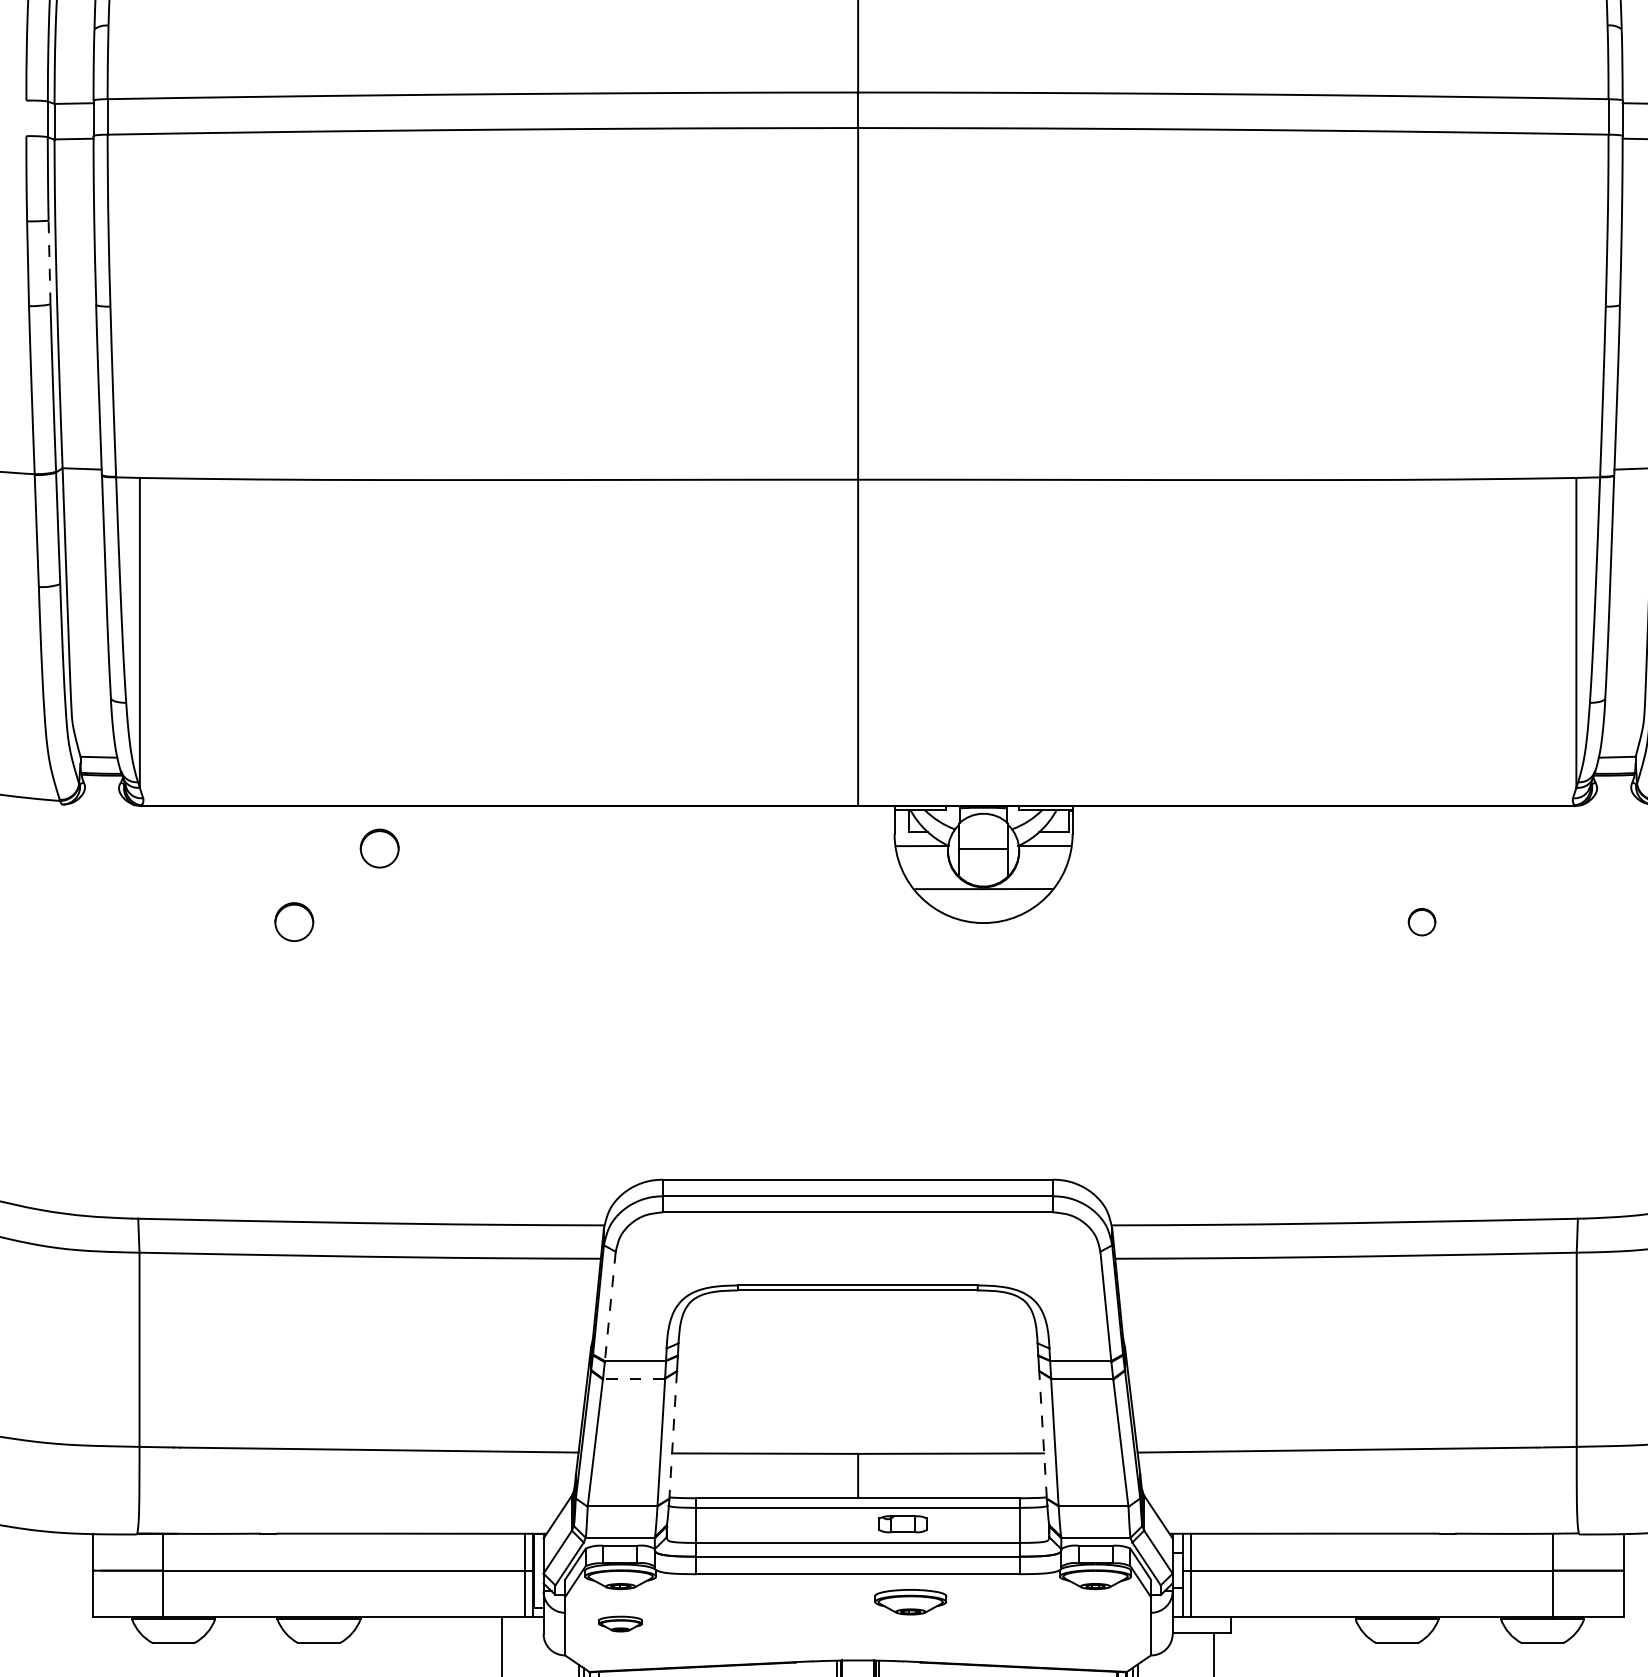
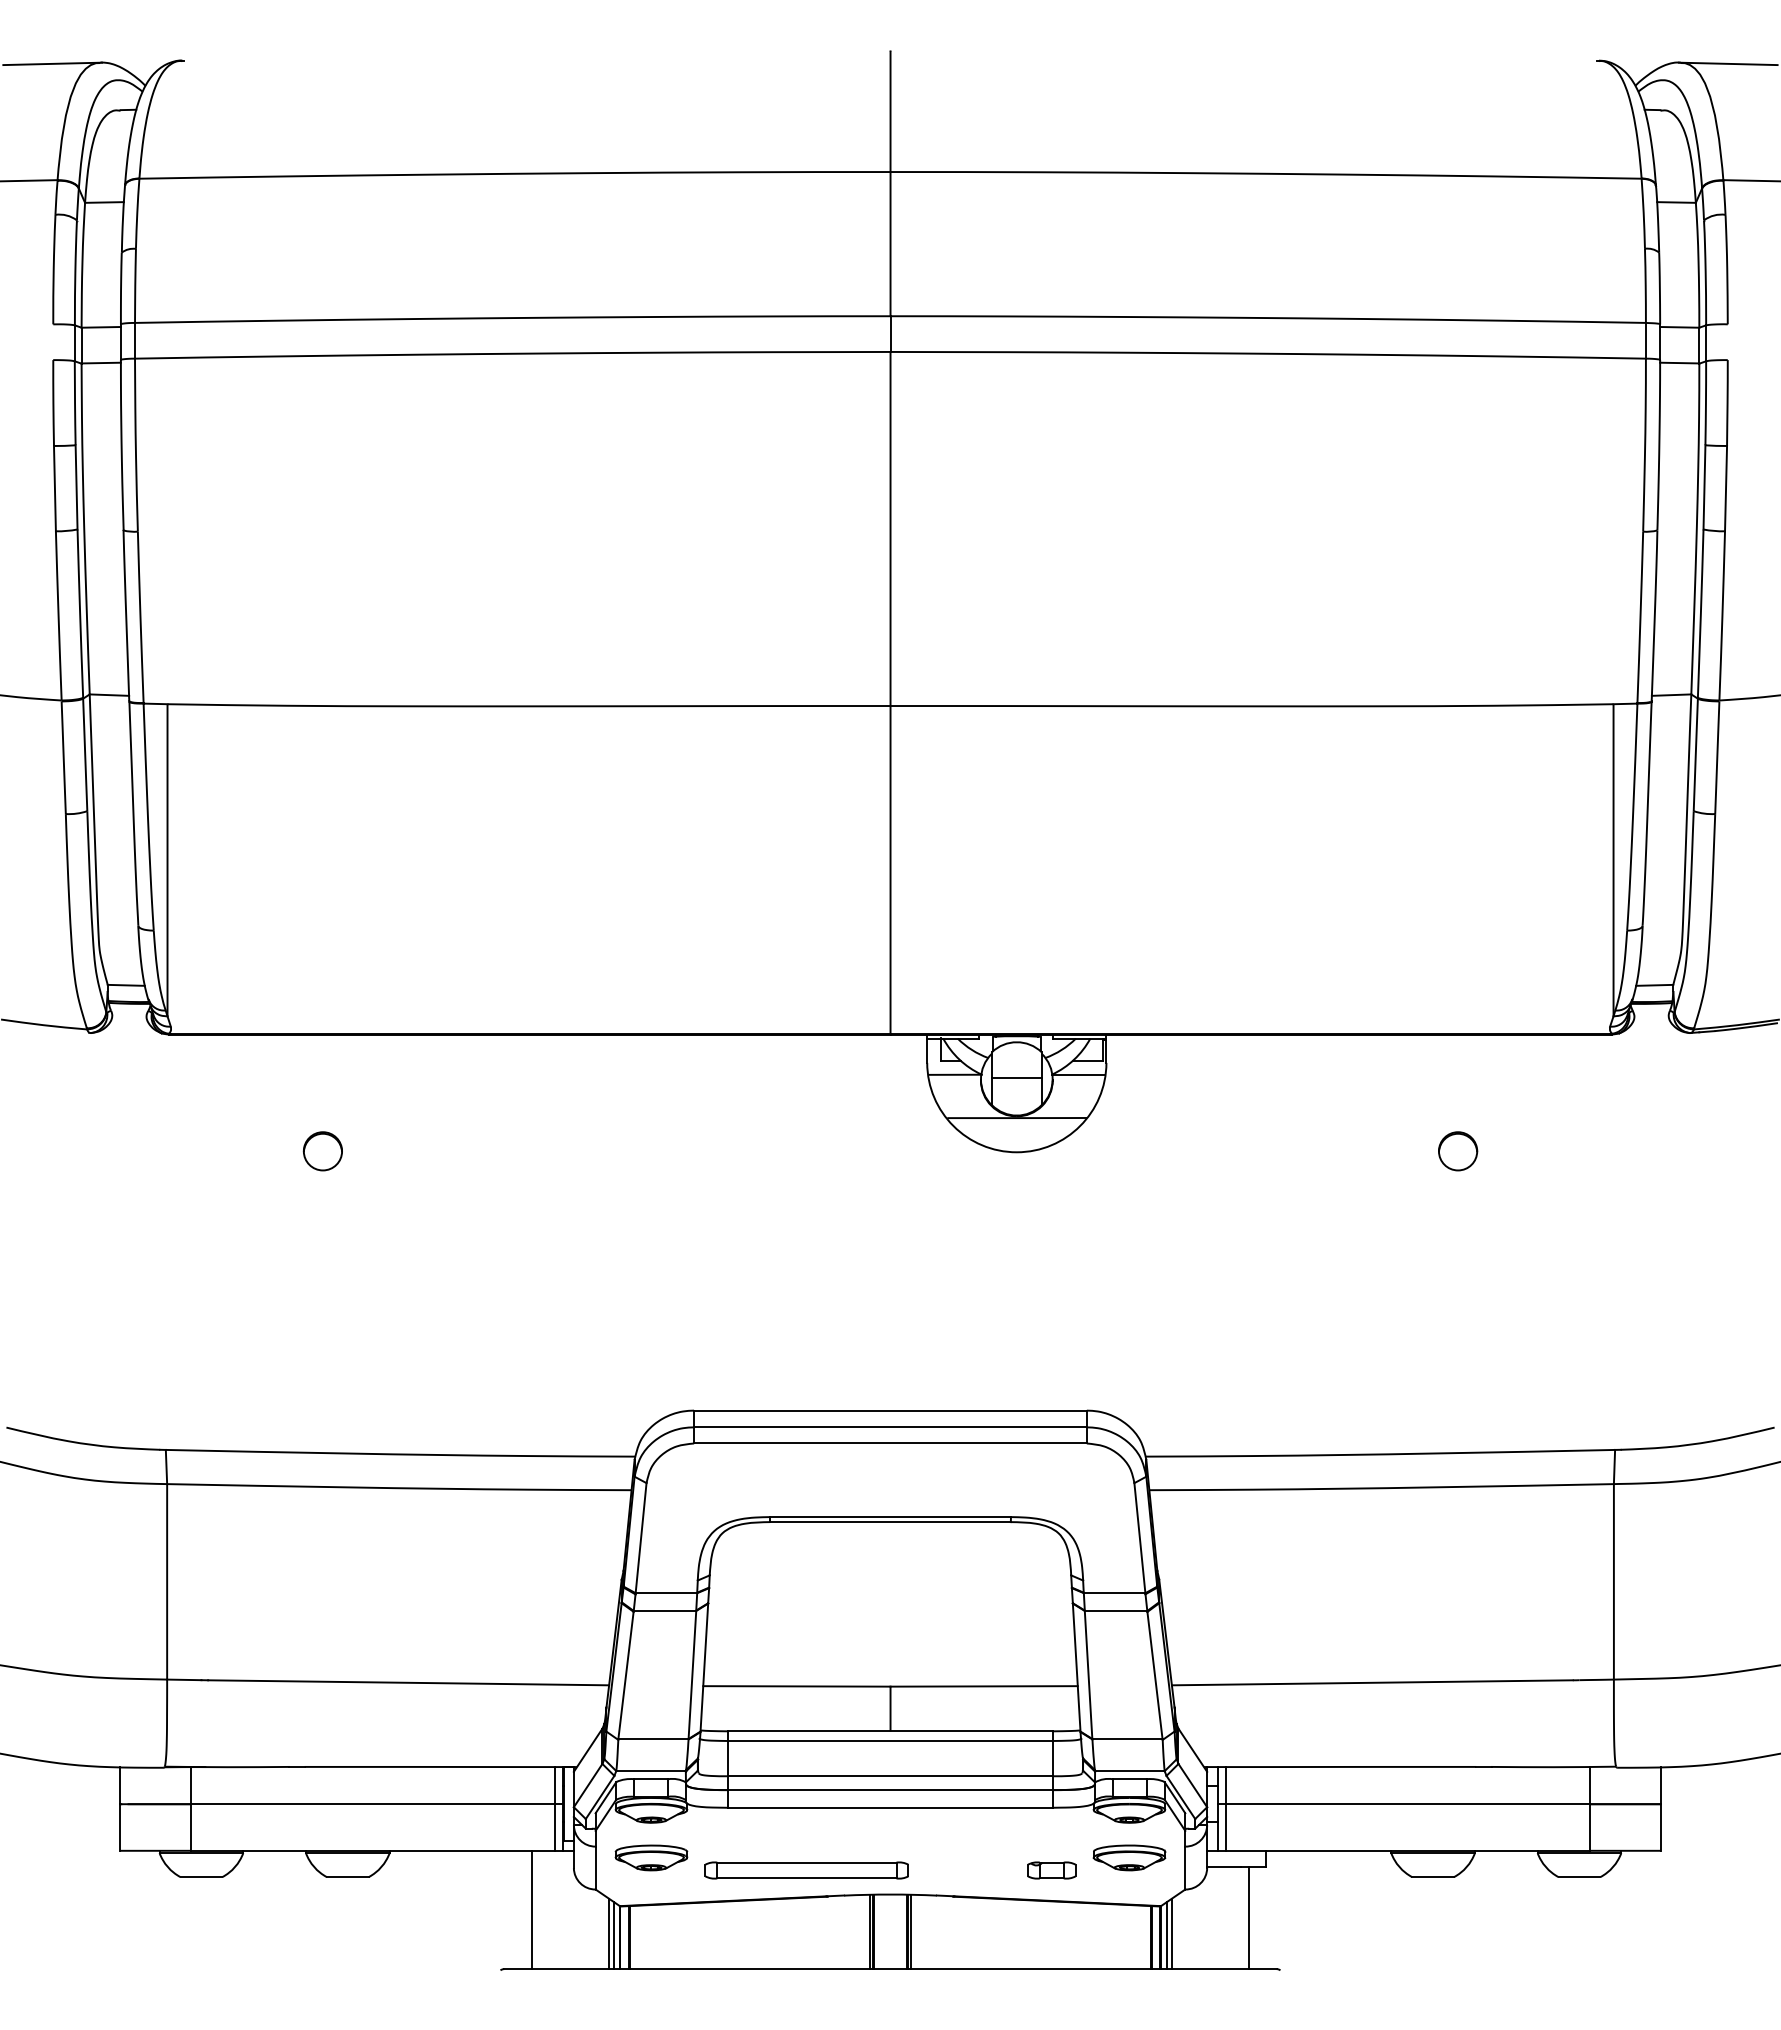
line: (49, 261) -> (76, 486), dashed -> solid
part: (379, 848) -> (408, 1077), removed
circle: (1422, 922) -> (1458, 1151), size x1.43
line: (610, 1306) -> (641, 1538), dashed -> solid
line: (633, 1379) -> (664, 1611), dashed -> solid
line: (1042, 1434) -> (1076, 1667), dashed -> solid
line: (673, 1435) -> (704, 1668), dashed -> solid
part: (902, 1524) -> (1051, 1870), moved
part: (910, 1601) -> (1129, 1857), moved
part: (620, 1623) -> (651, 1857), size x1.67
part: (774, 1636) -> (806, 1870), added

